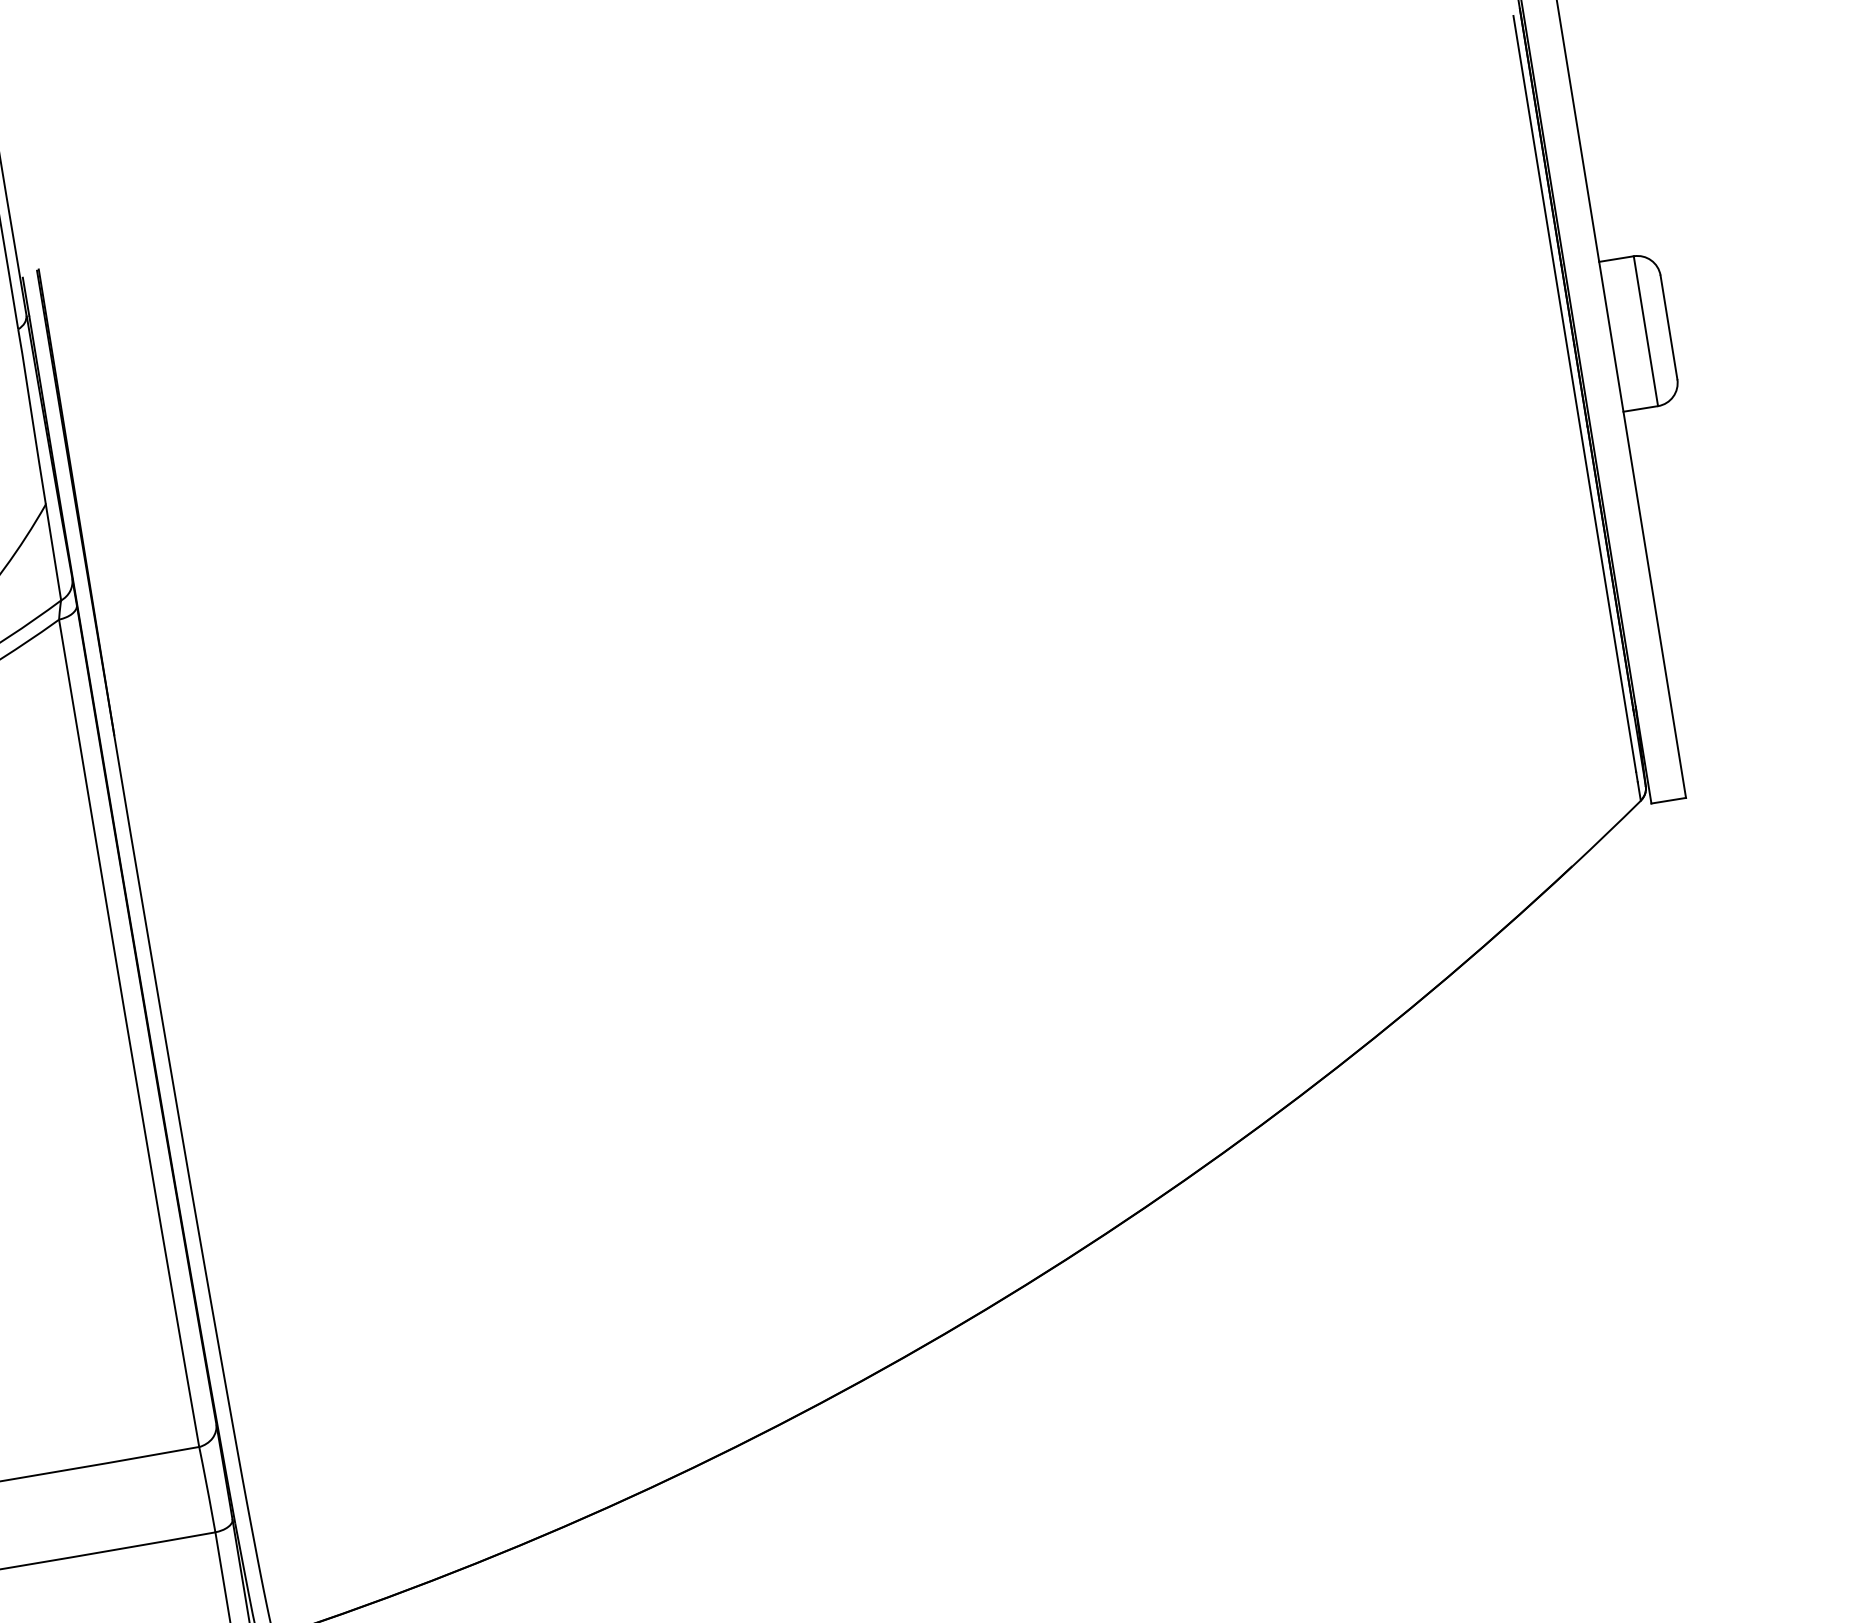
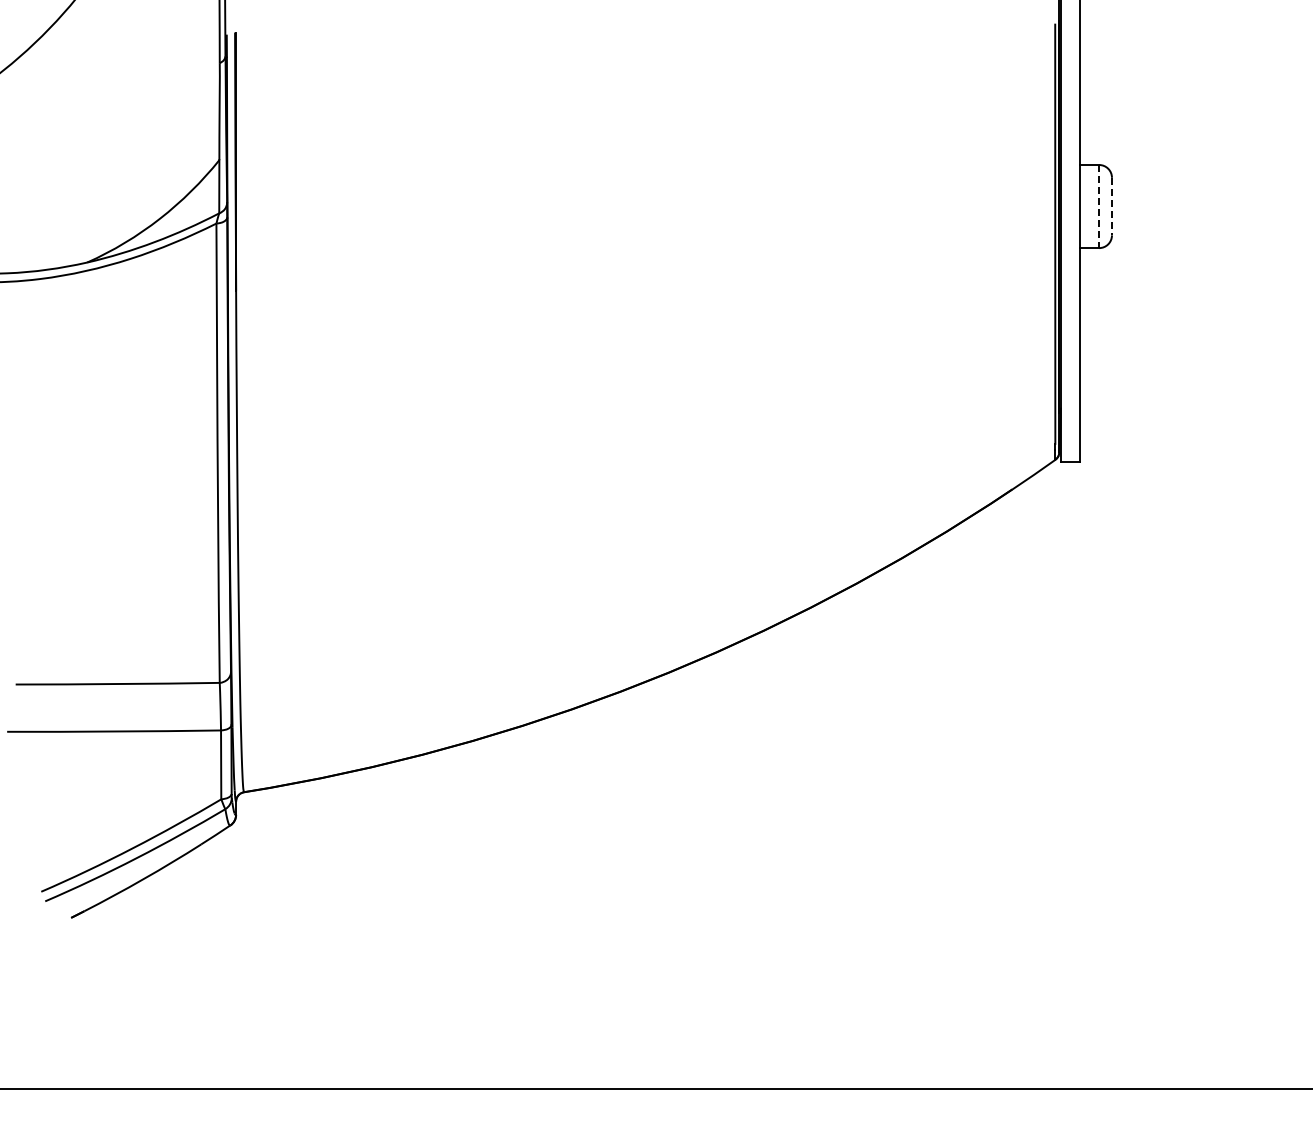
line: (1668, 327) -> (1111, 206), solid -> dashed
line: (1646, 331) -> (1099, 206), solid -> dashed

